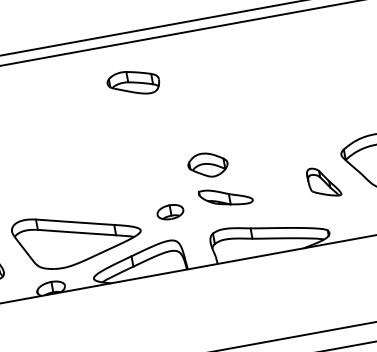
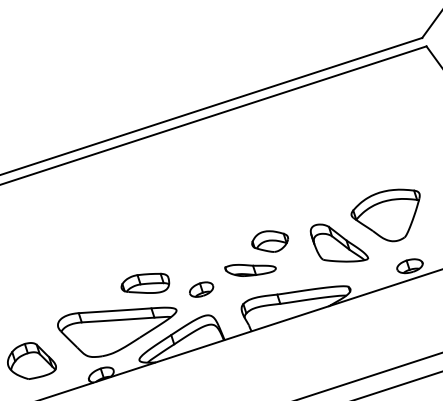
part: (133, 80) -> (145, 282), moved
part: (207, 164) -> (269, 241), moved
part: (324, 181) -> (339, 242), size x1.67

